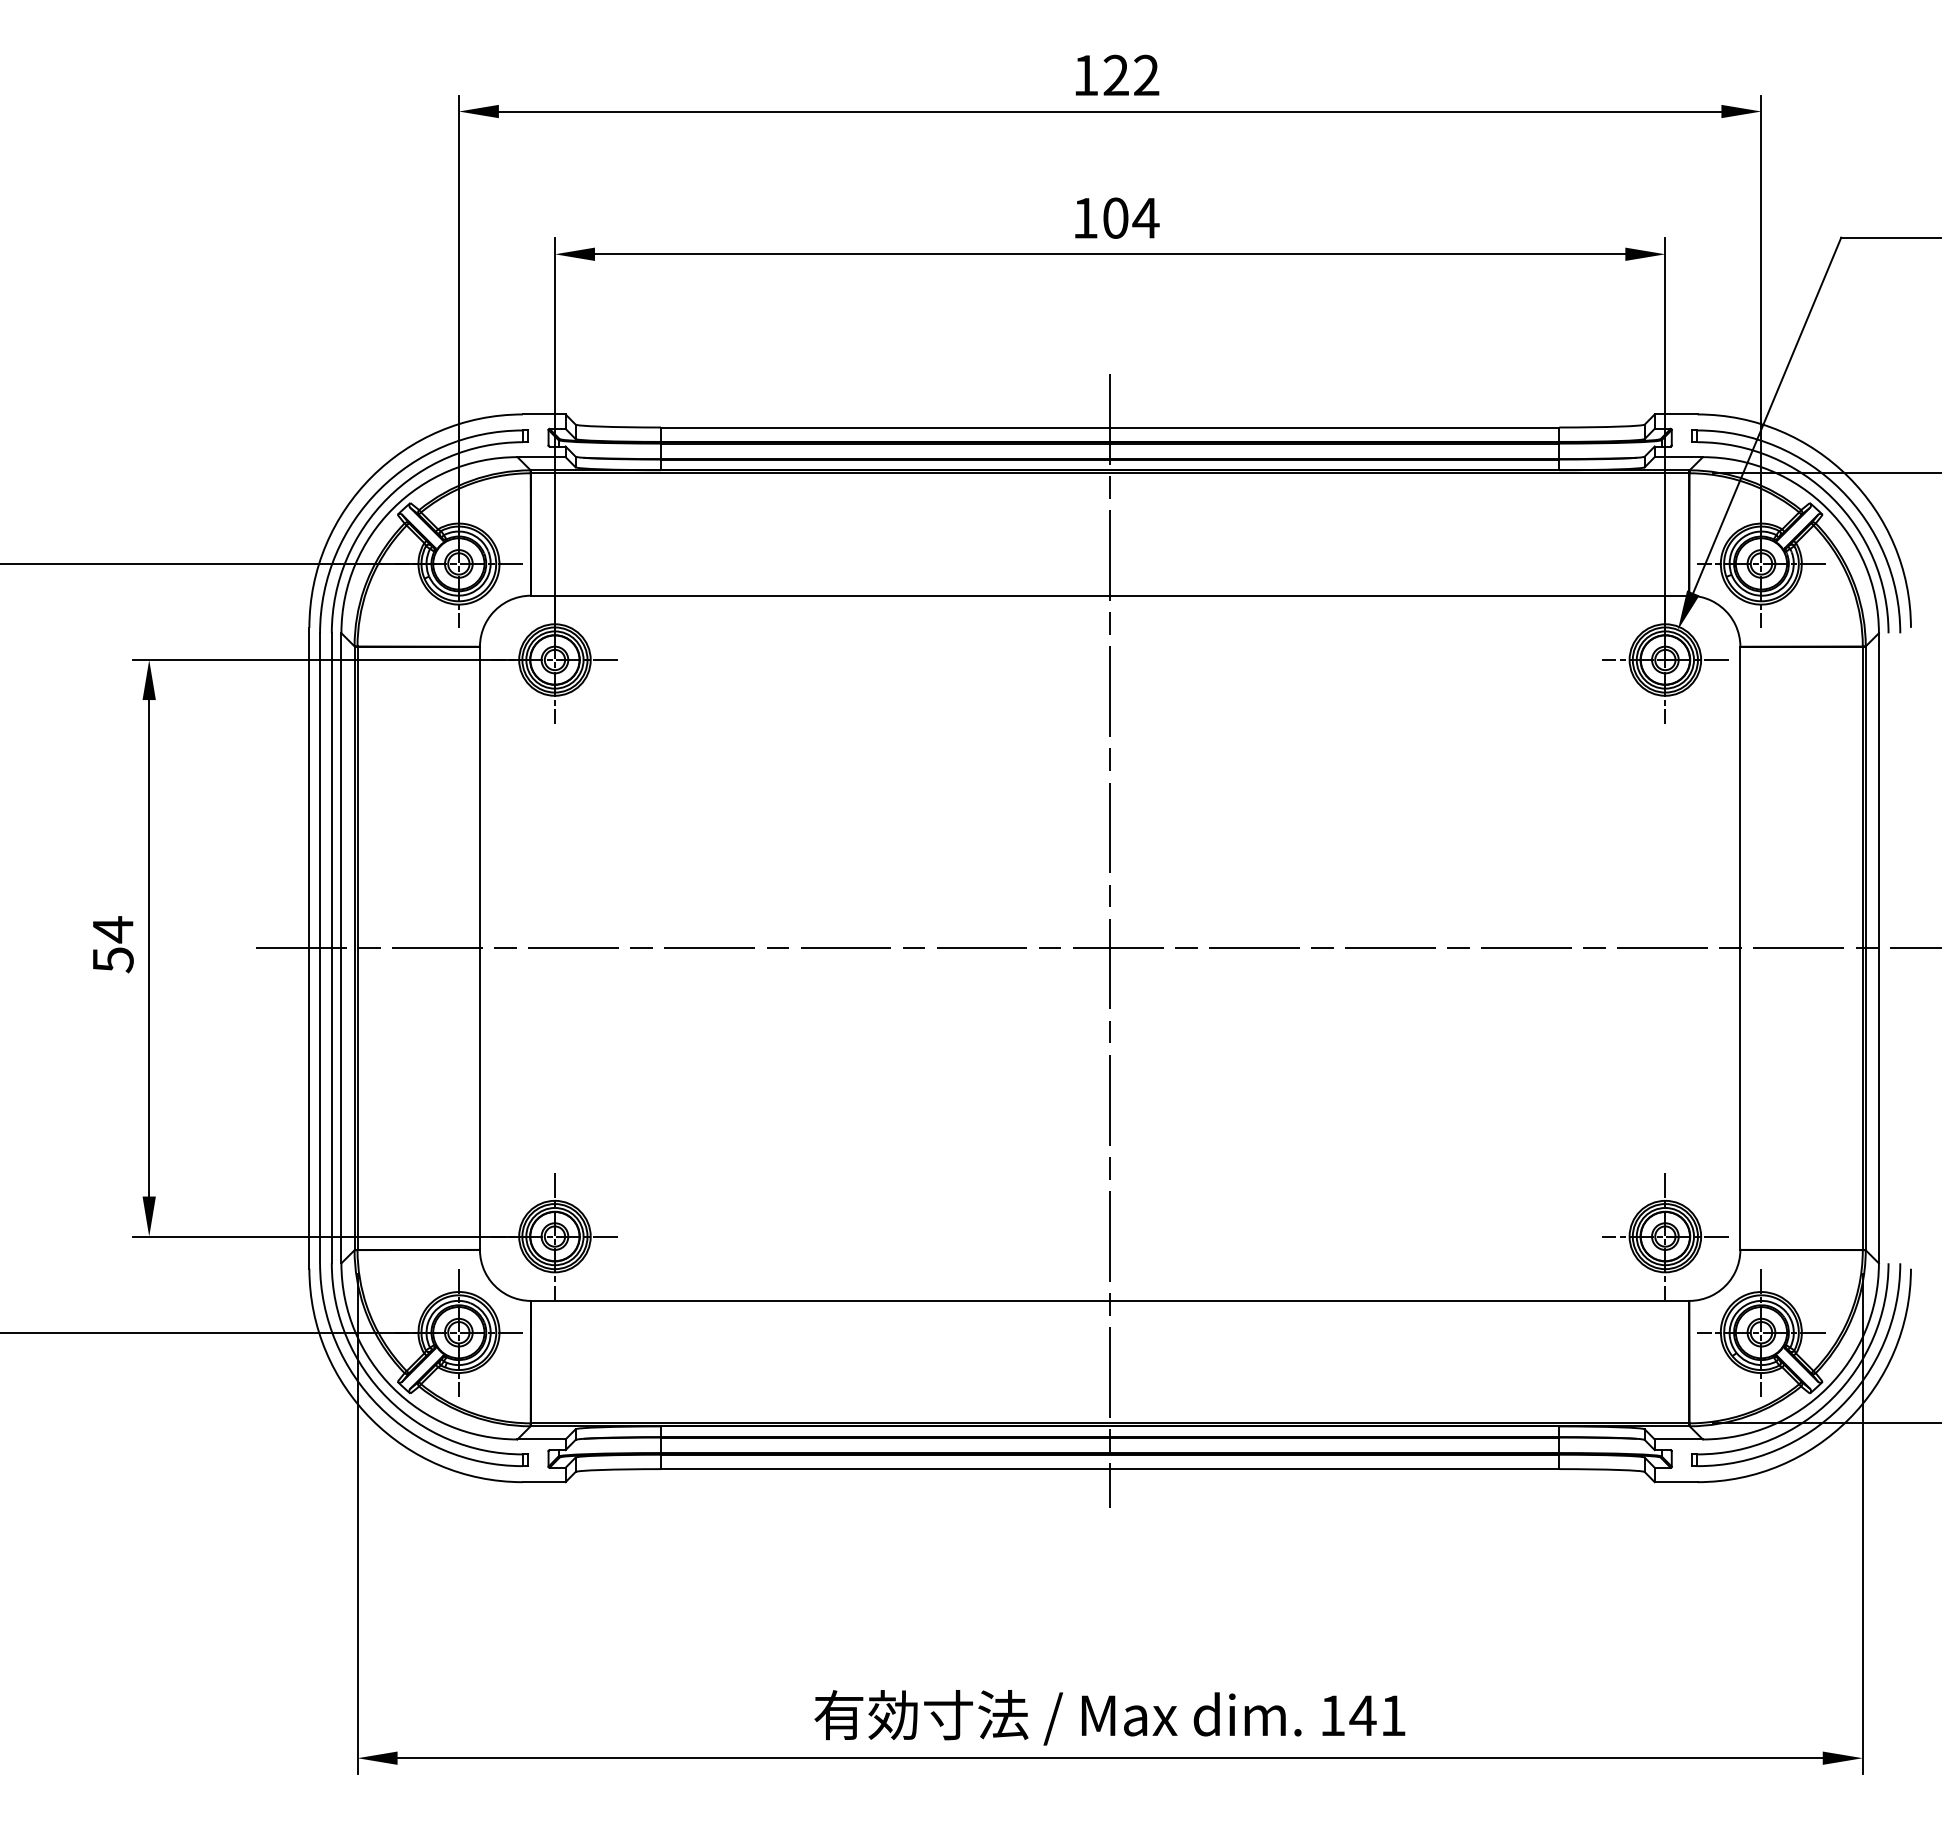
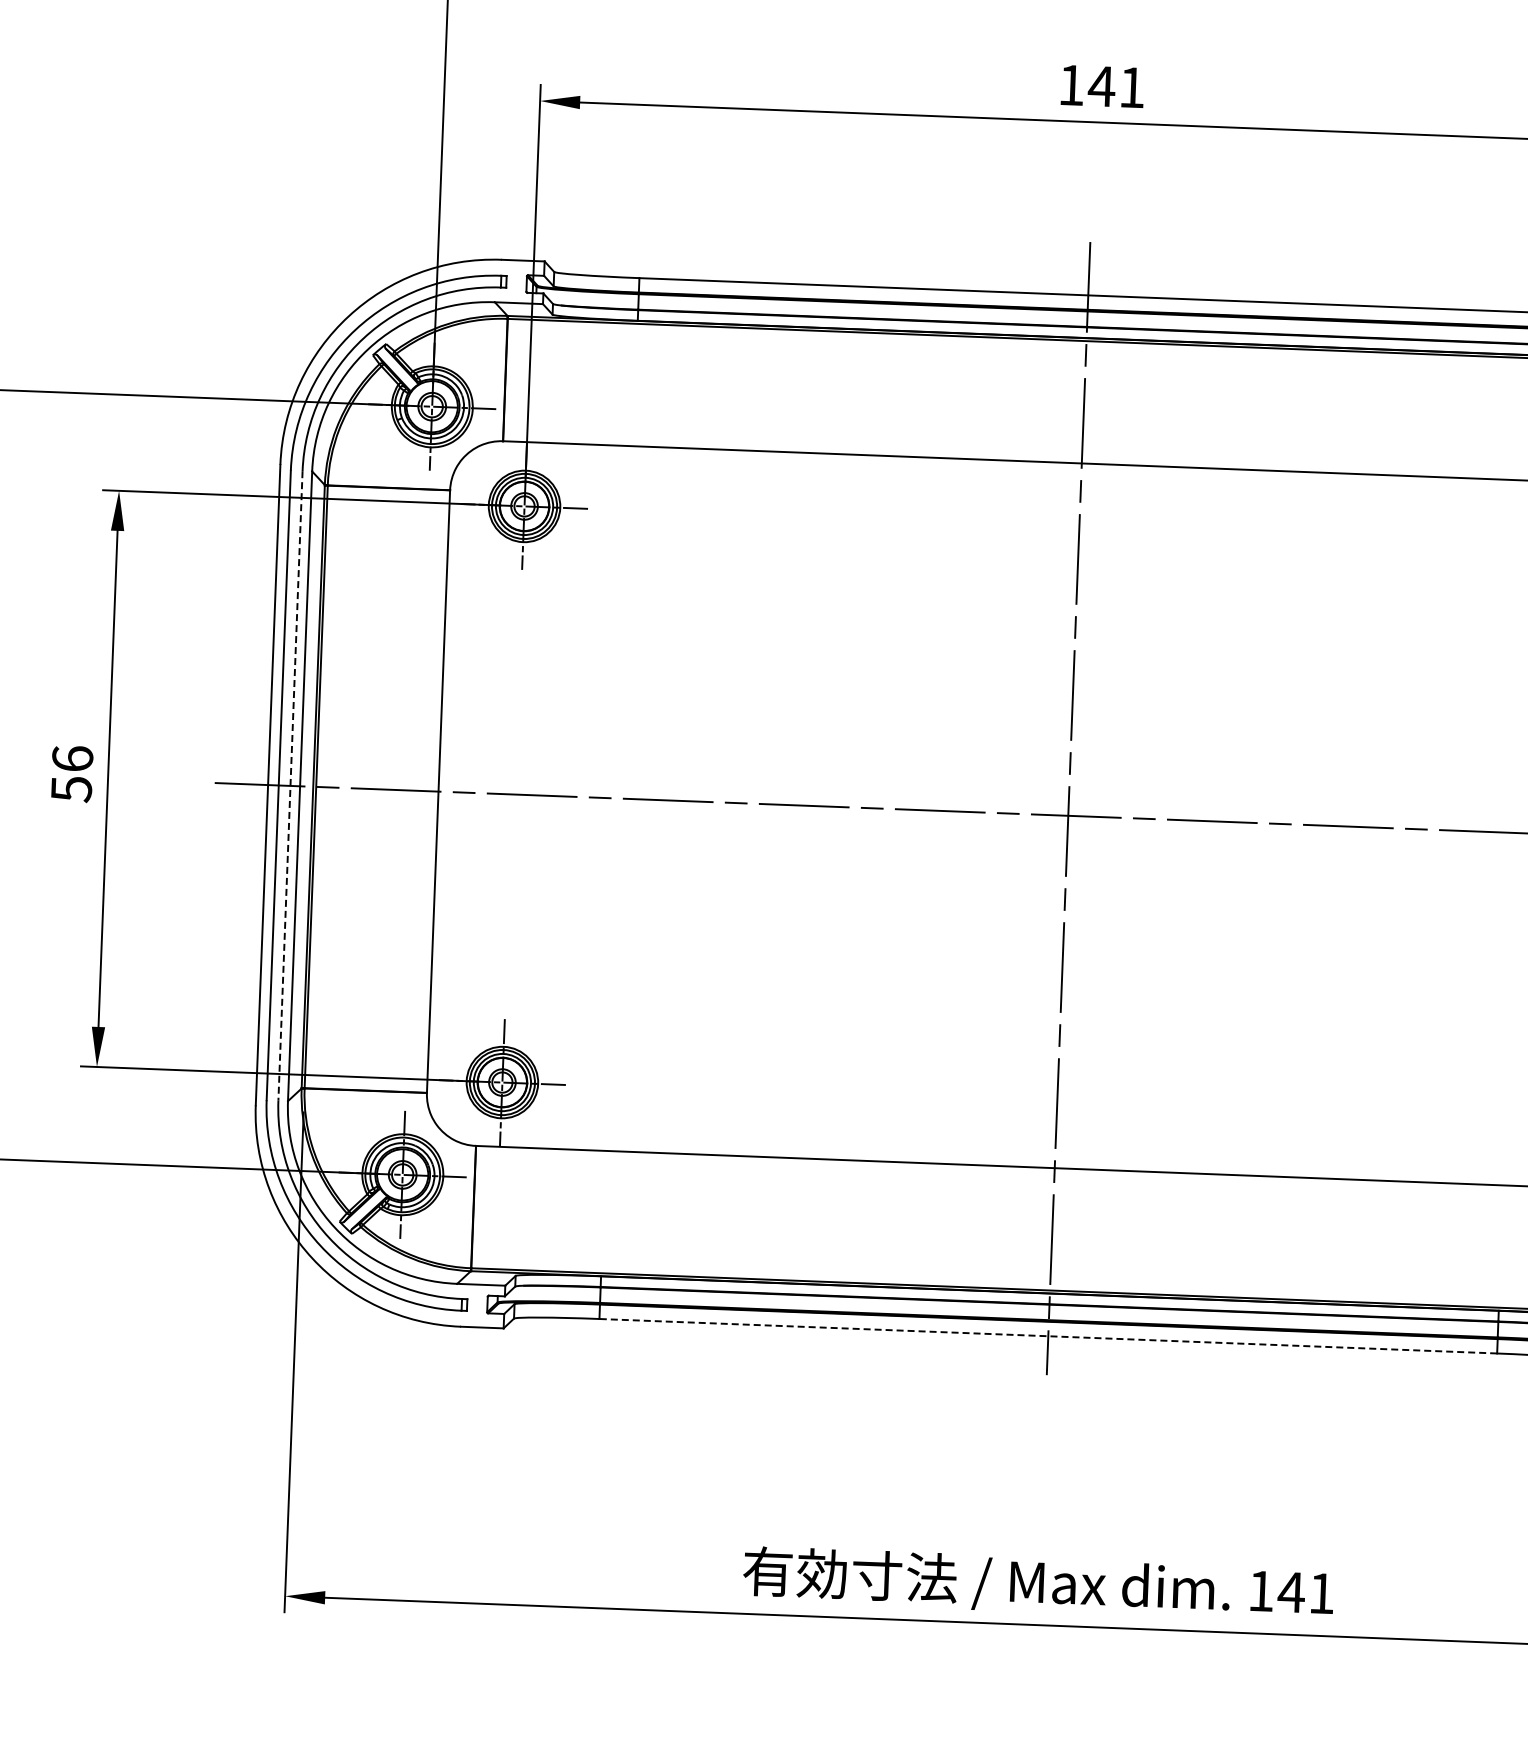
text: (1130, 217) -> (1116, 86), 104 -> 141
text: (112, 929) -> (72, 758), 54 -> 56
line: (331, 948) -> (290, 786), solid -> dashed
line: (1109, 1469) -> (1047, 1336), solid -> dashed

